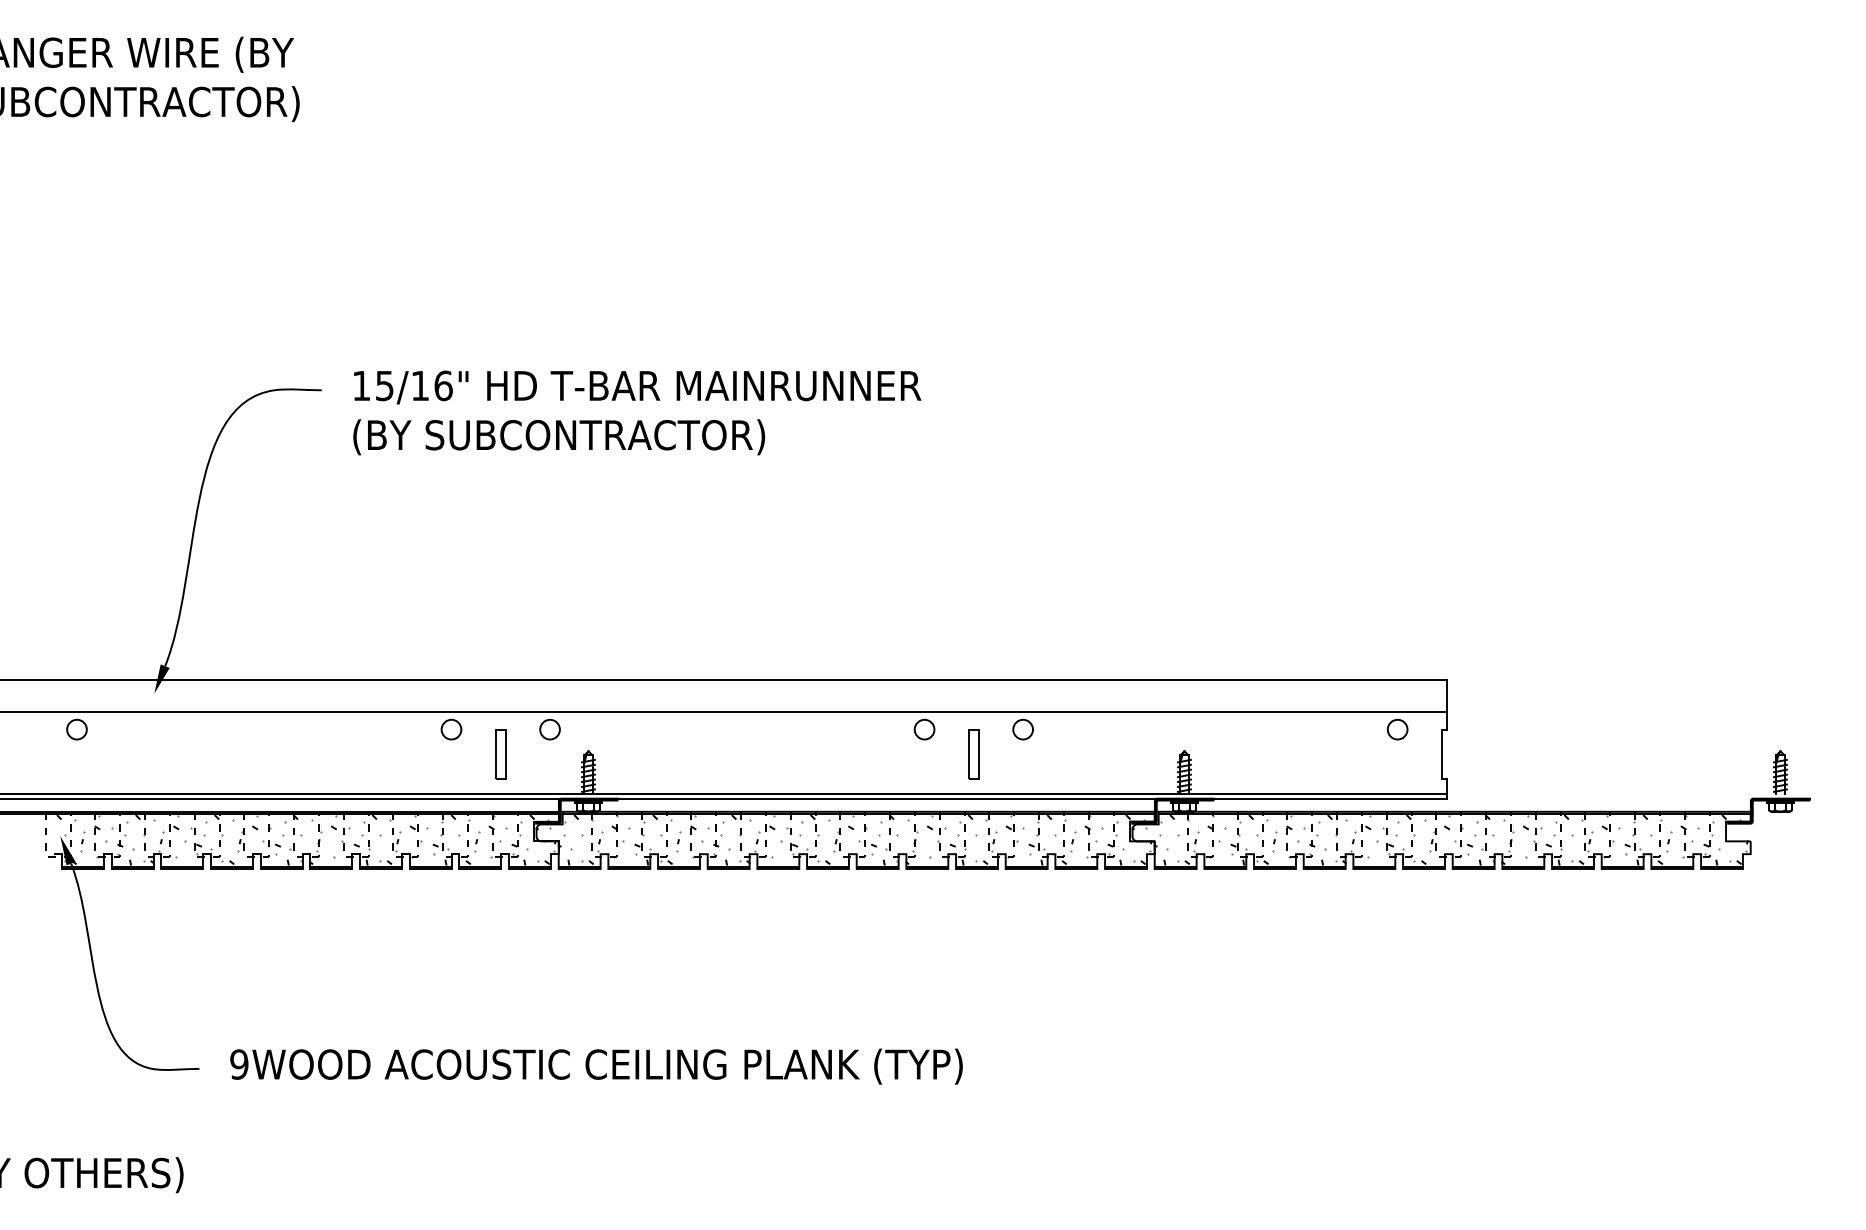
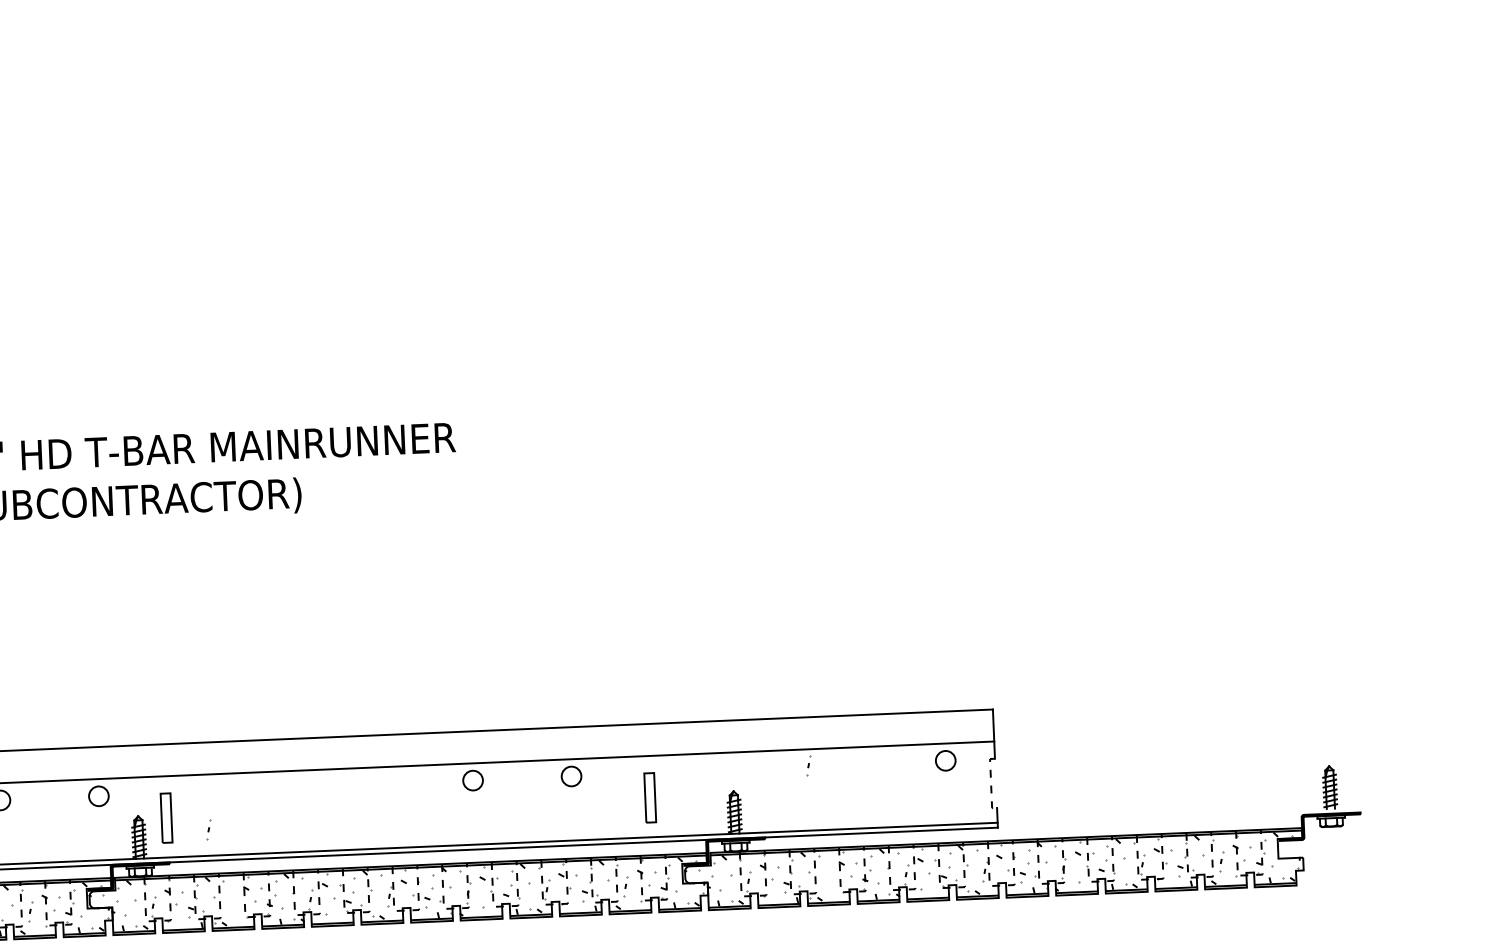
part: (500, 754) -> (166, 818), moved
part: (973, 754) -> (649, 798), moved
line: (1442, 754) -> (991, 783), solid -> dashed
part: (678, 841) -> (208, 829), moved
part: (1274, 841) -> (808, 765), moved

